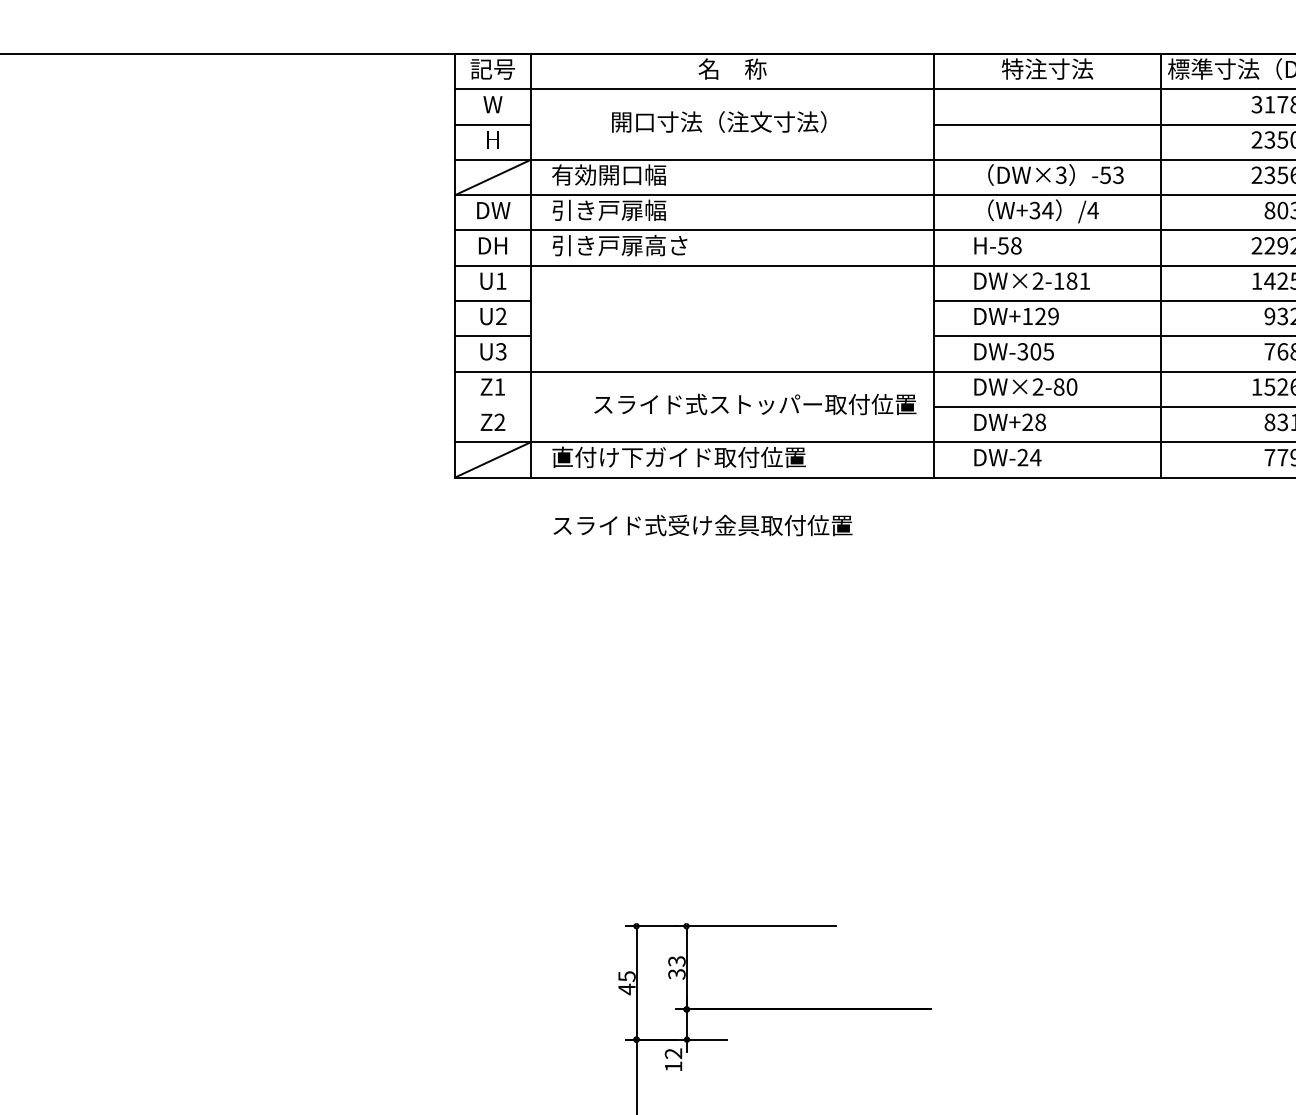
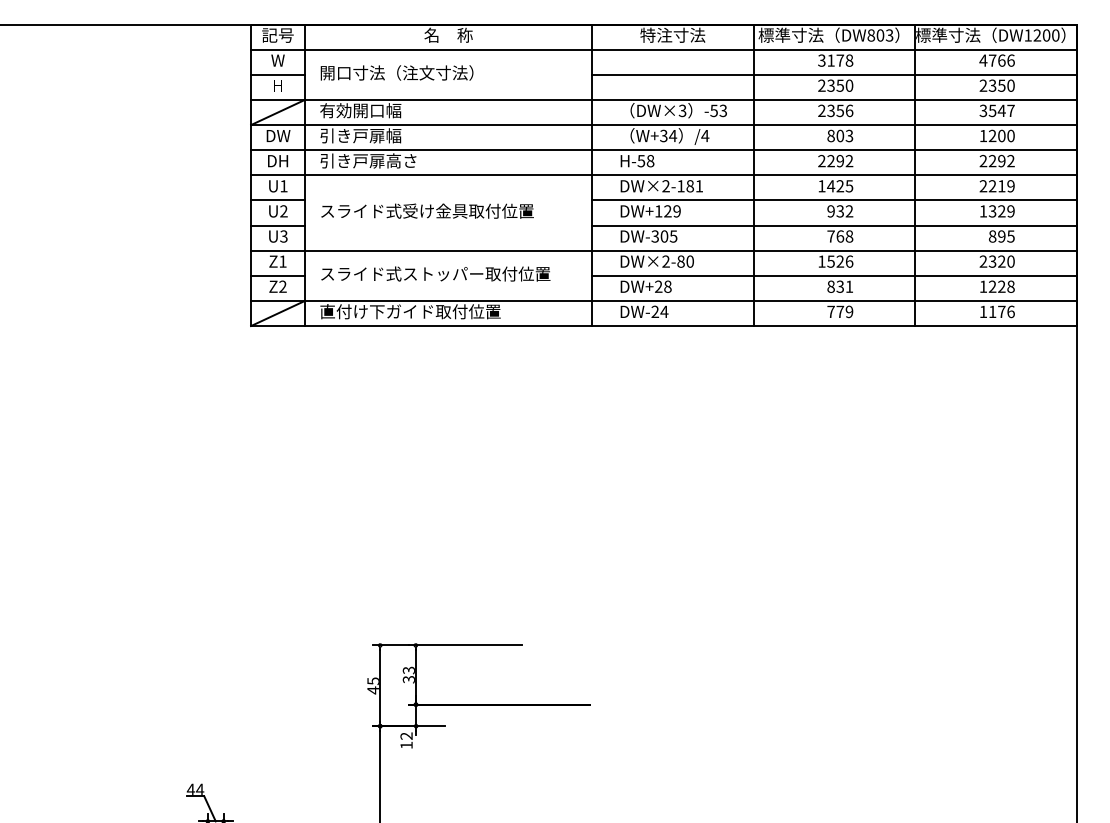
text: (718, 121) -> (396, 72), moved
text: (754, 403) -> (435, 273), moved
line: (492, 406) -> (277, 275), added
text: (702, 524) -> (427, 210), moved

